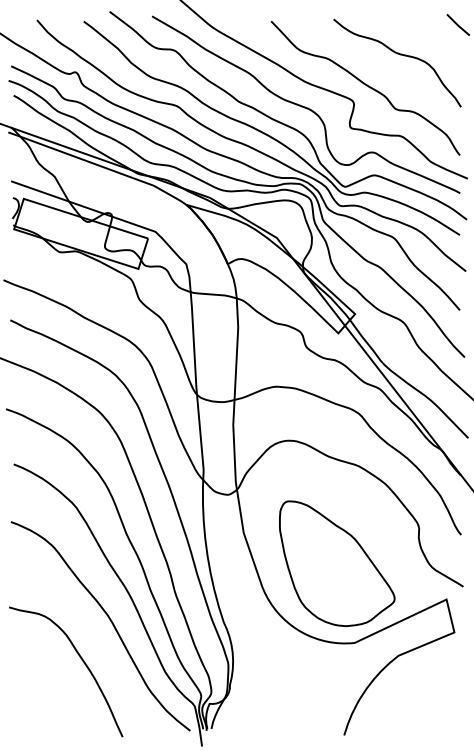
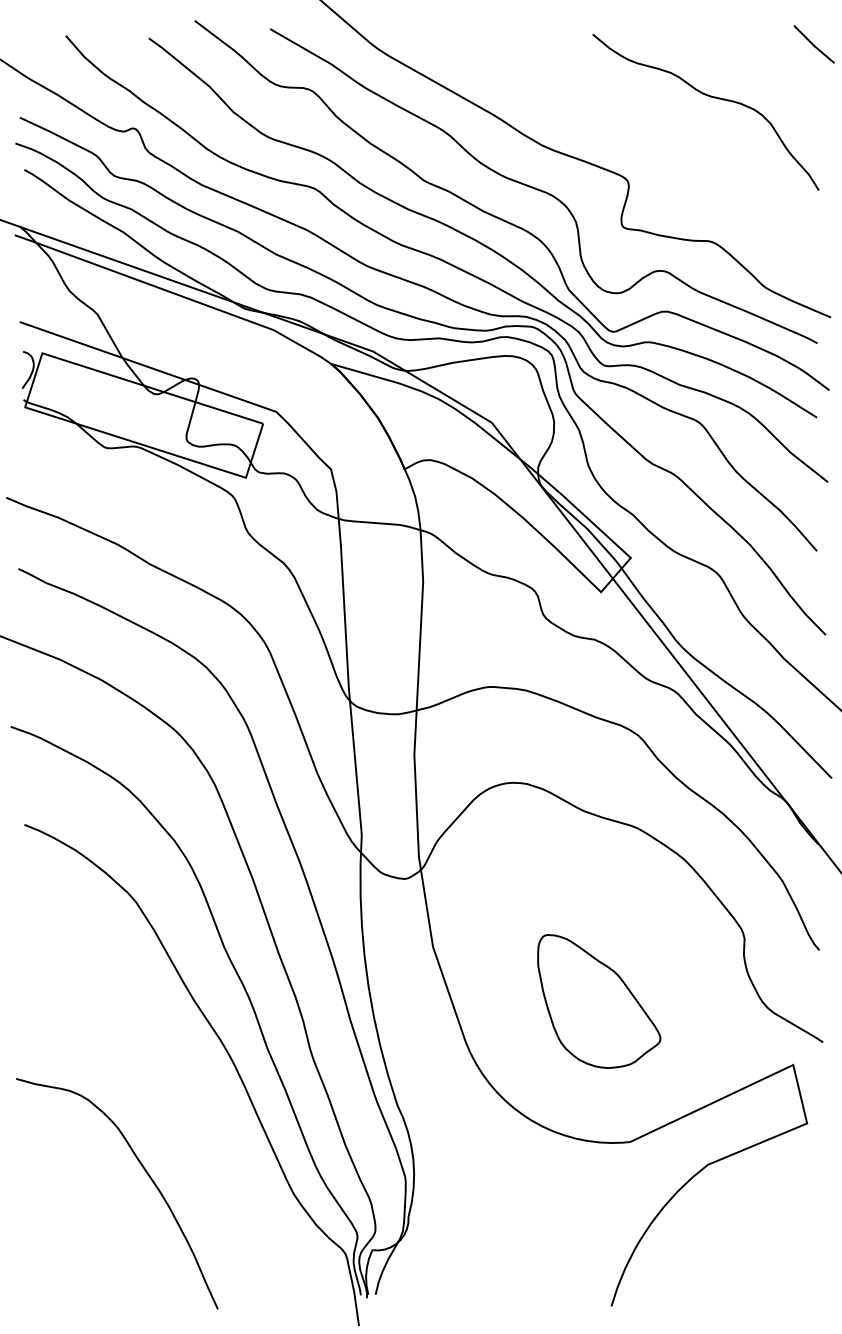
curve: (366, 86) -> (651, 153), removed
part: (337, 563) -> (599, 1000), size x0.6
curve: (109, 620) -> (194, 1102), removed

